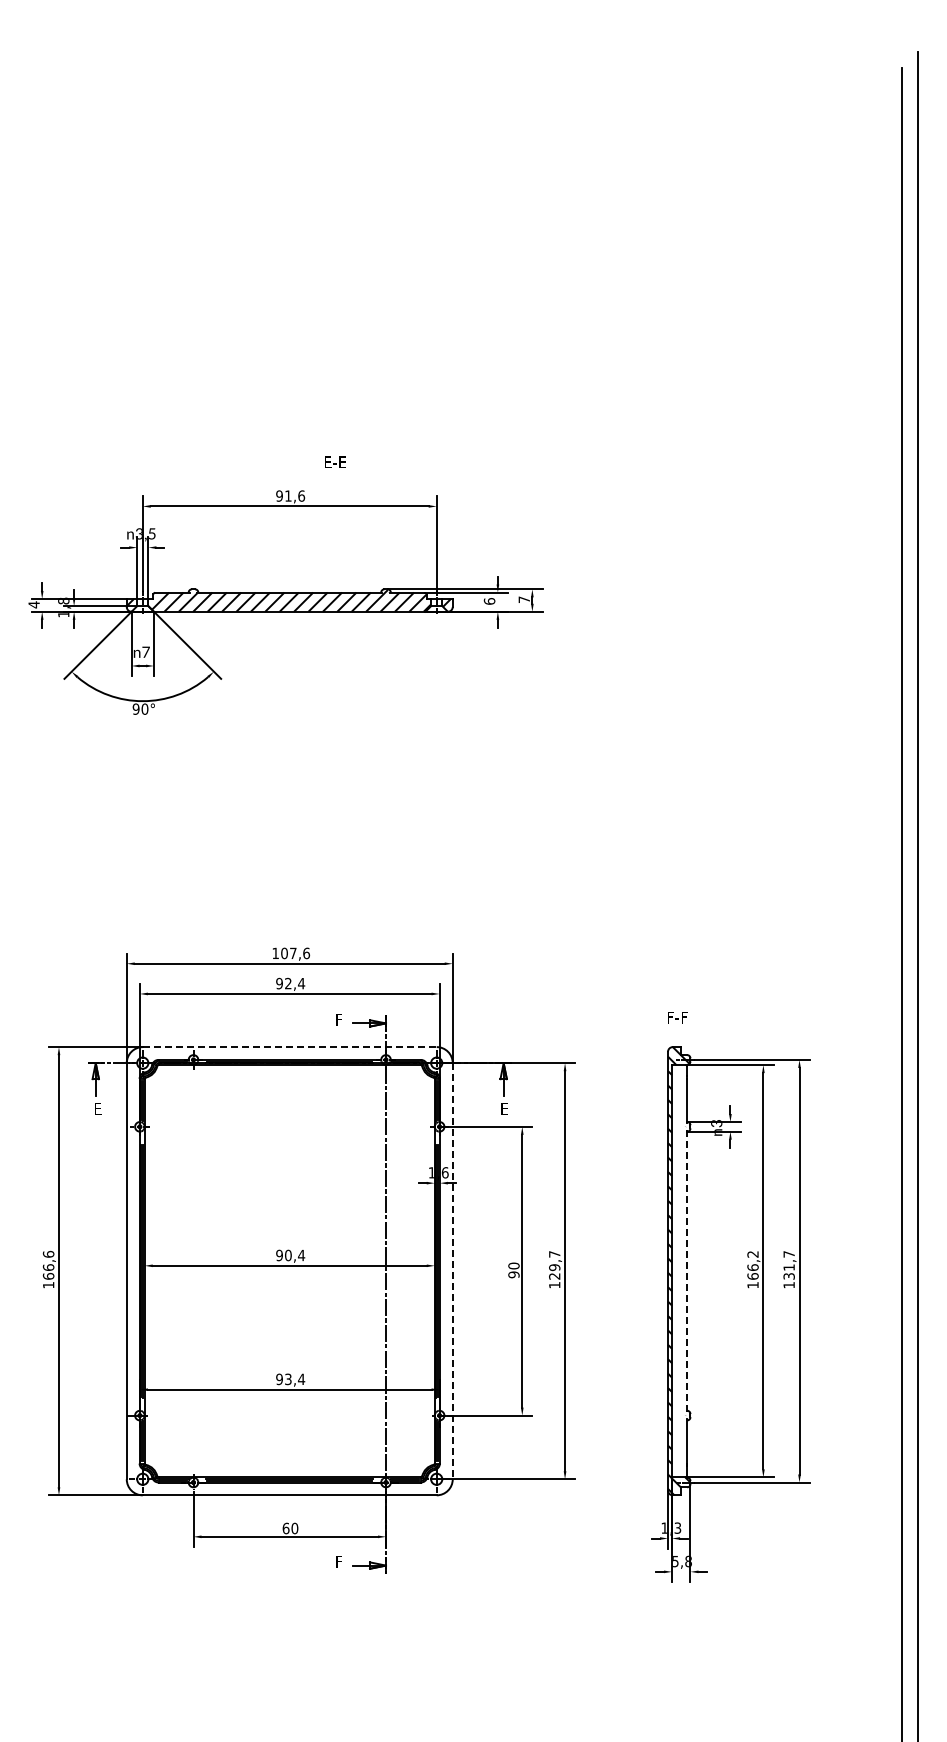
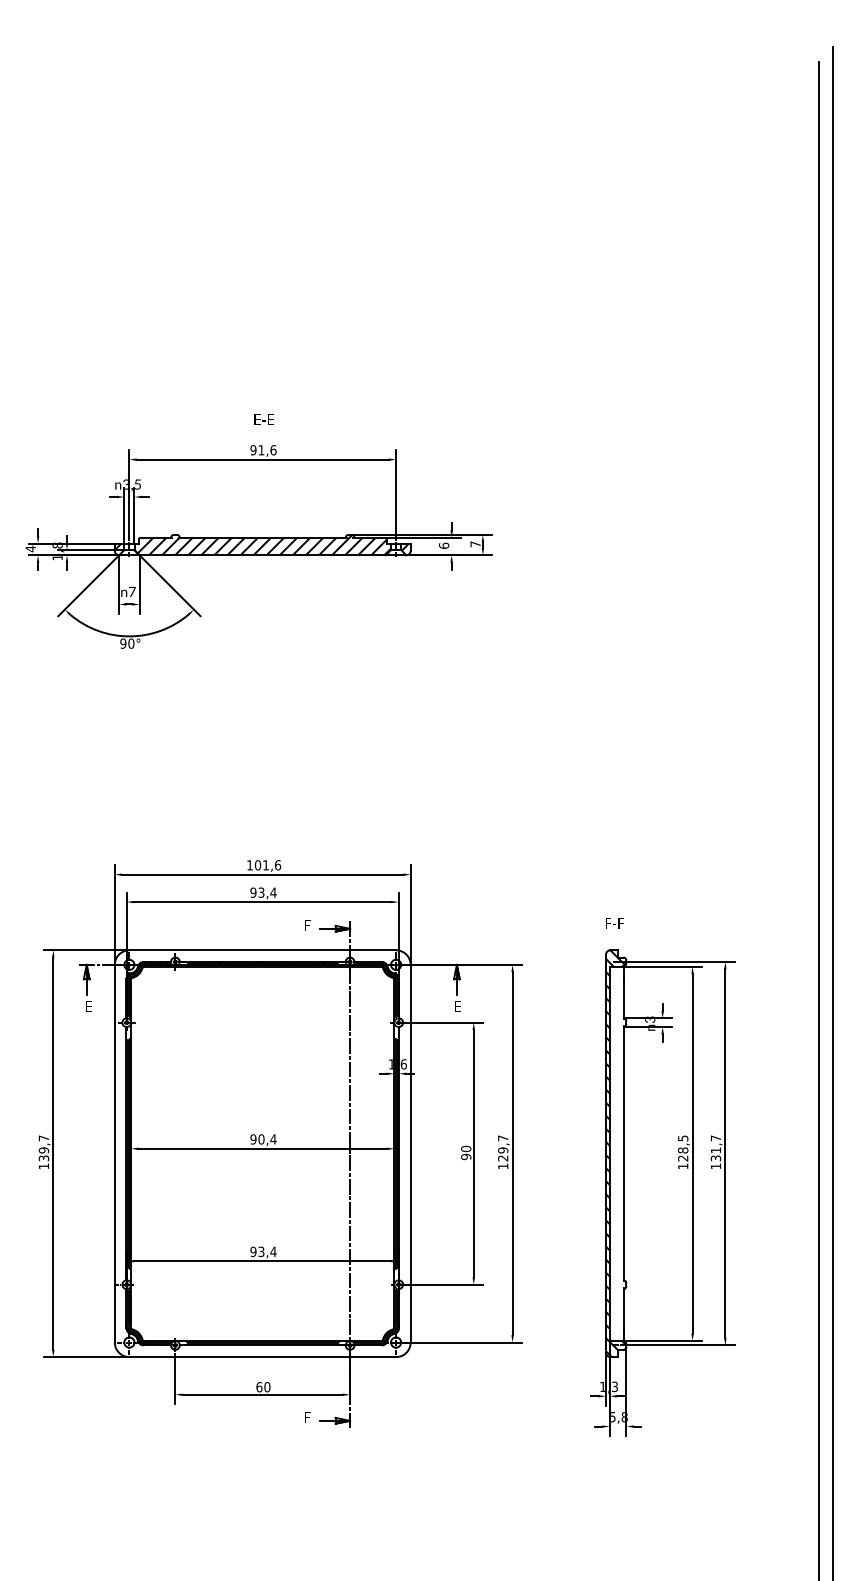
text: (335, 461) -> (264, 418), moved
text: (293, 952) -> (266, 864), 107,6 -> 101,6
text: (288, 983) -> (261, 892), 92,4 -> 93,4
line: (289, 1047) -> (262, 950), dashed -> solid
text: (48, 1264) -> (43, 1147), 166,6 -> 139,7
text: (752, 1265) -> (682, 1148), 166,2 -> 128,5
line: (452, 1271) -> (410, 1153), dashed -> solid
line: (687, 1271) -> (623, 1153), dashed -> solid

